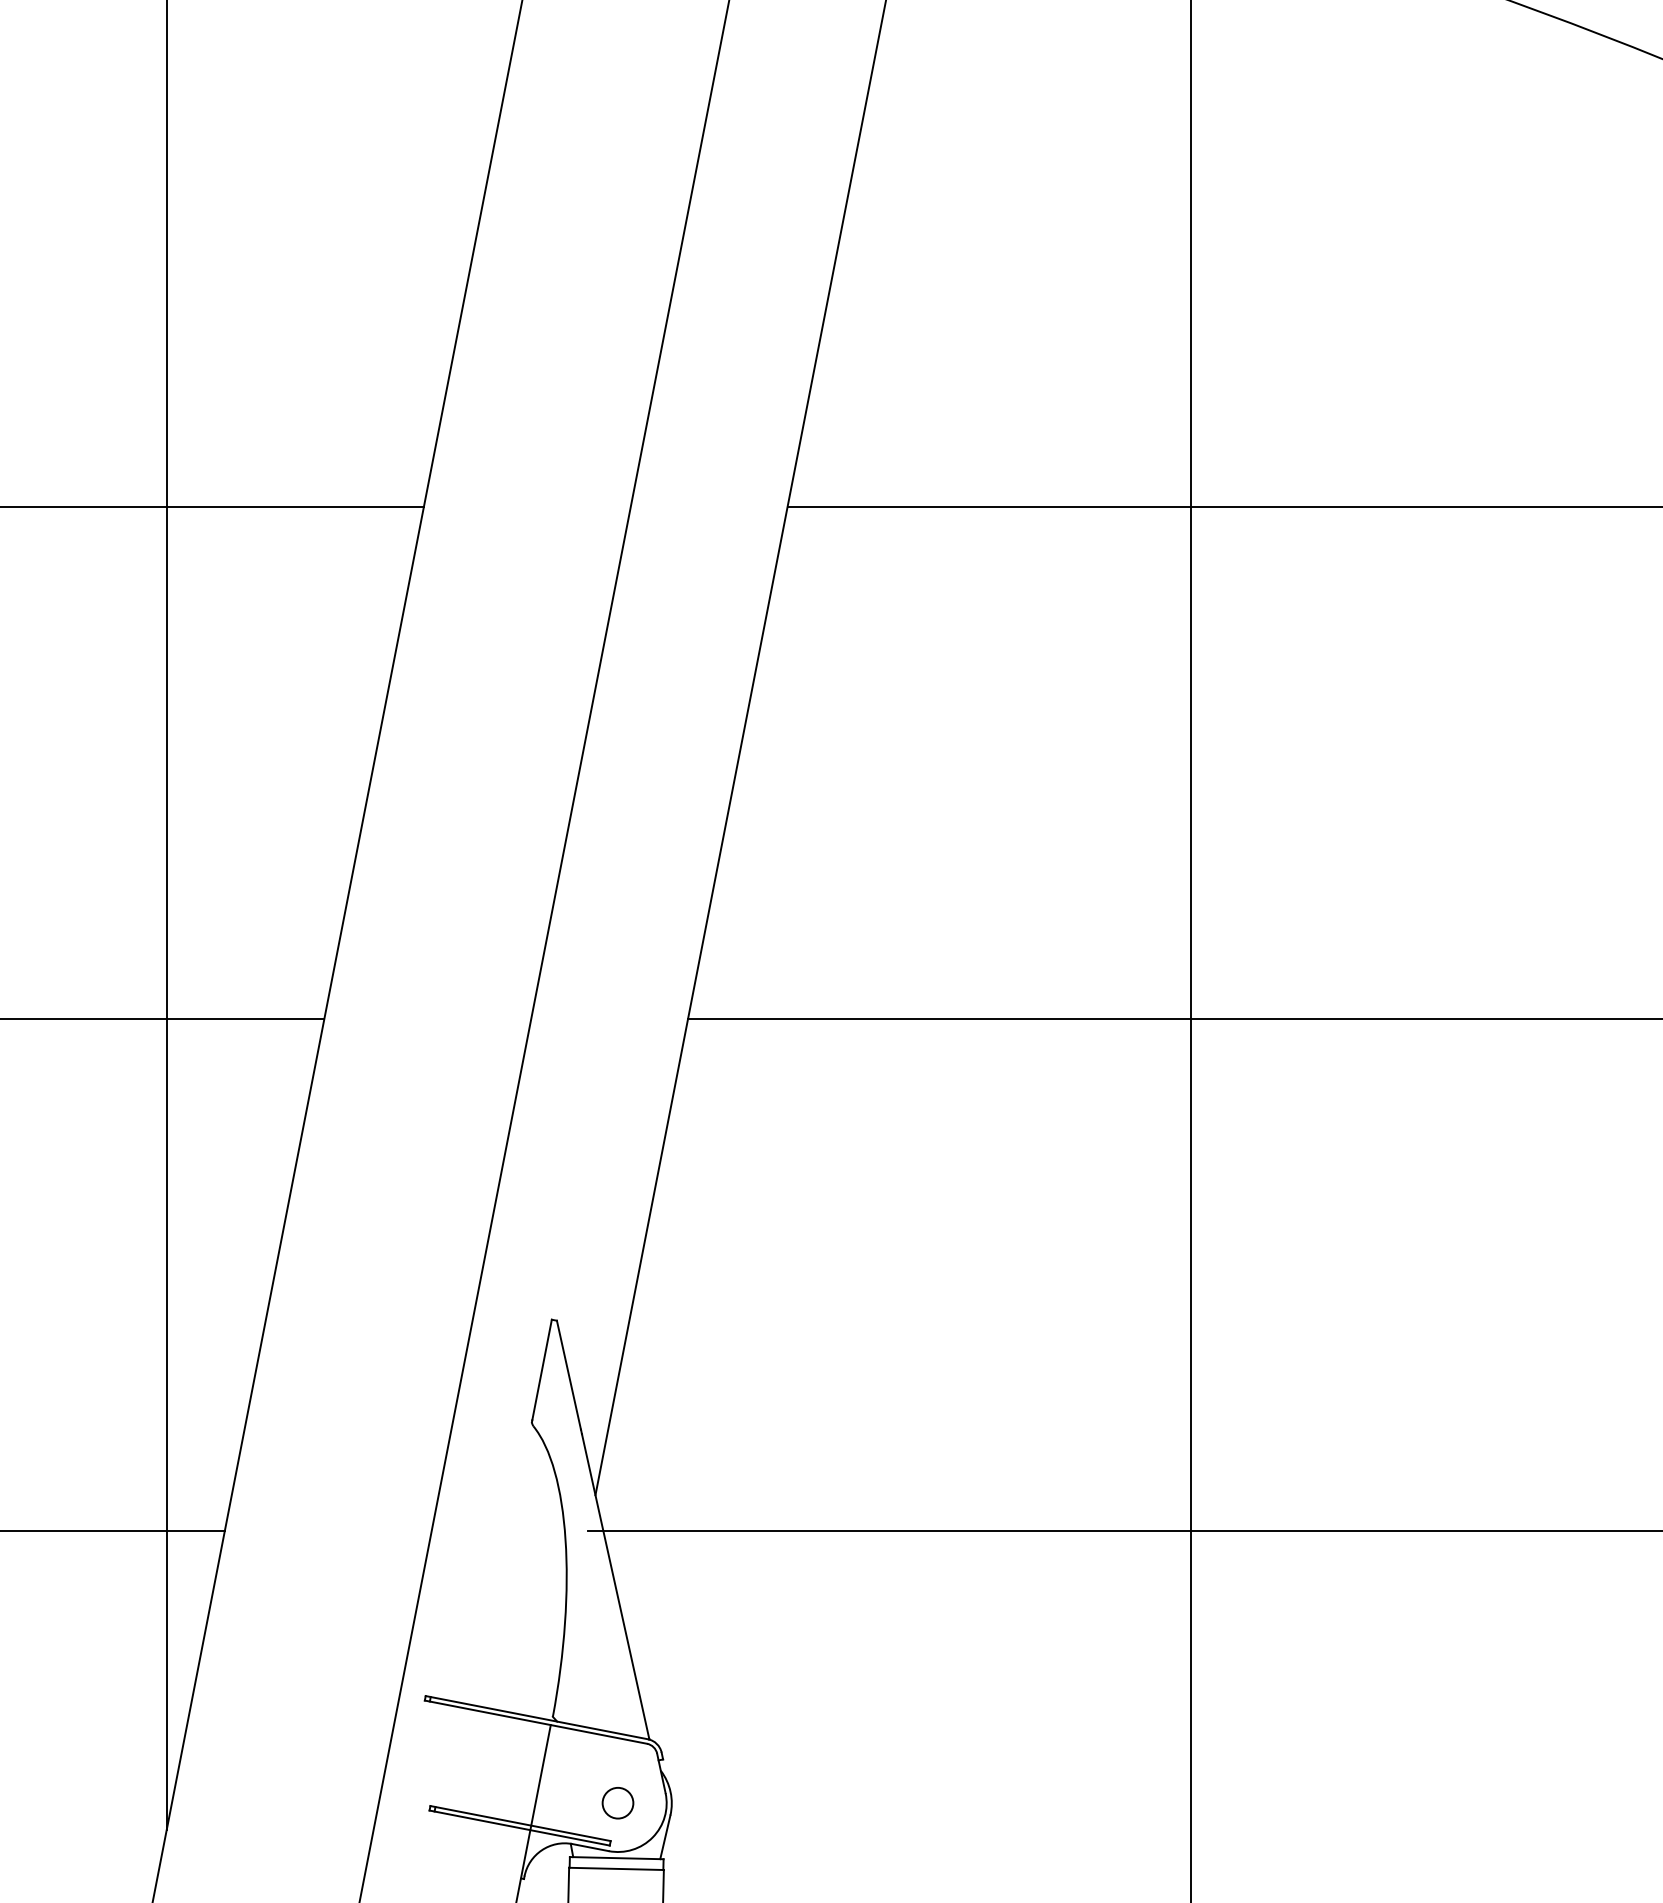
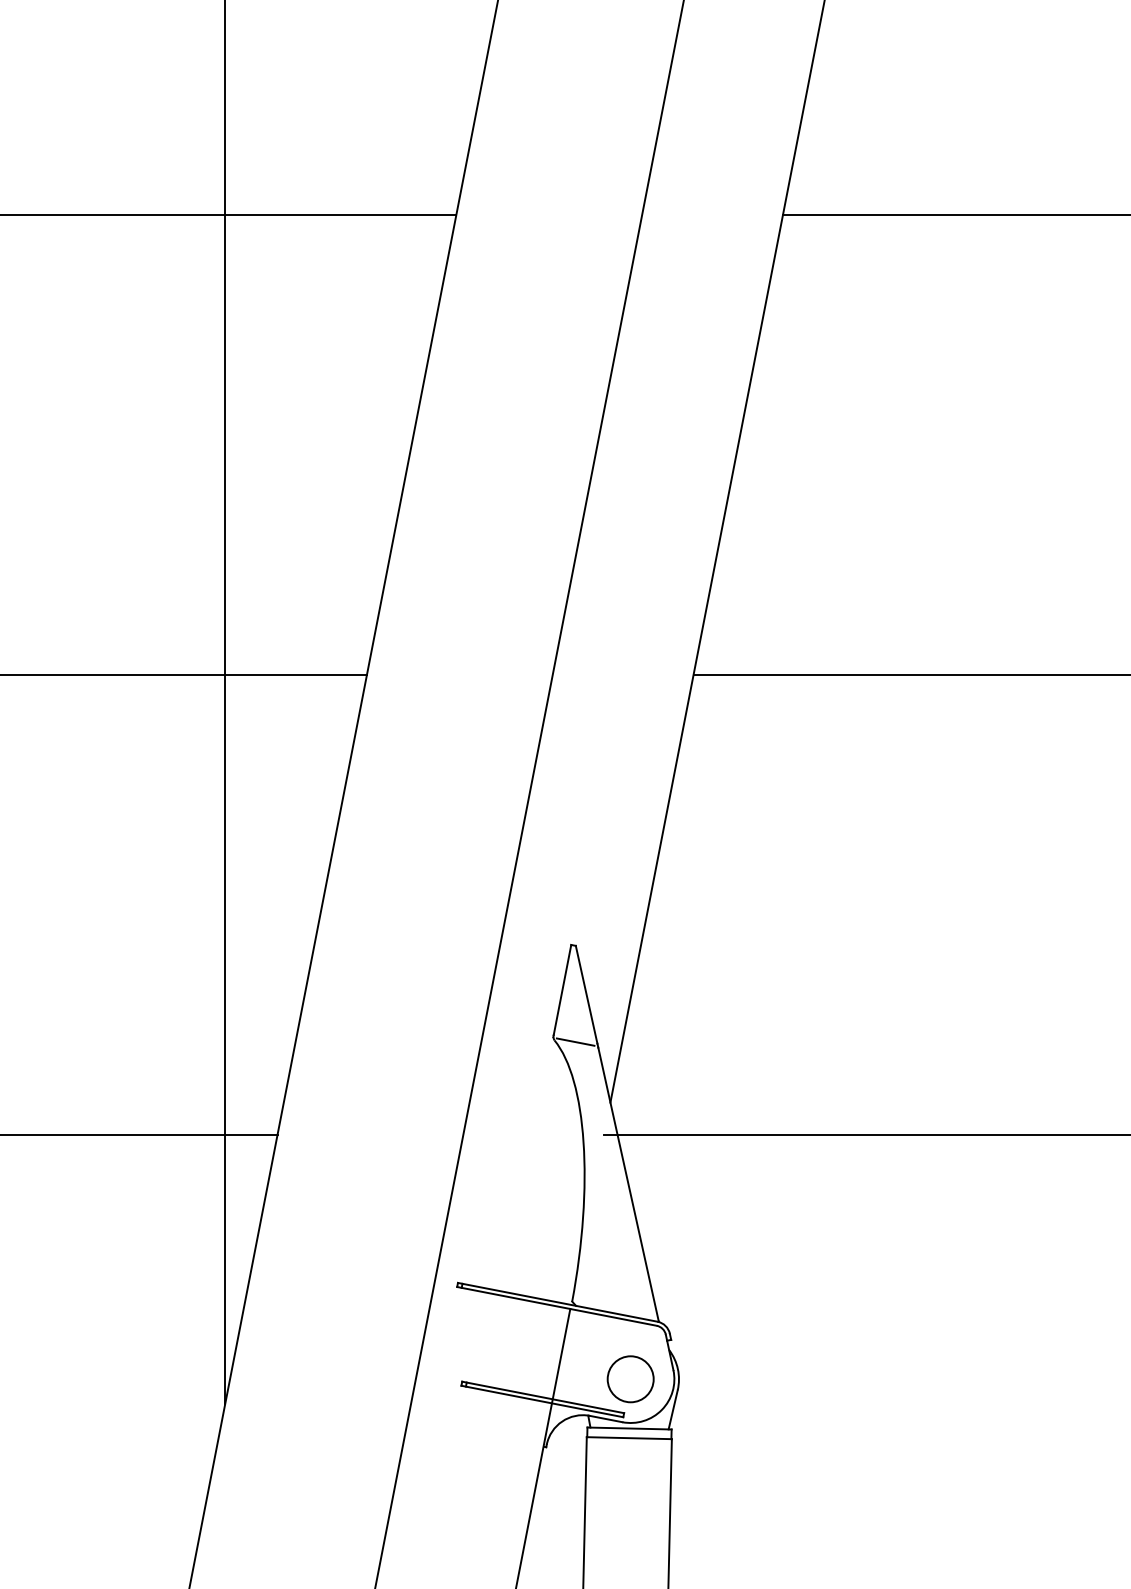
line: (556, 1427) -> (575, 1041), added
circle: (617, 1802) -> (630, 1378), size x1.67

